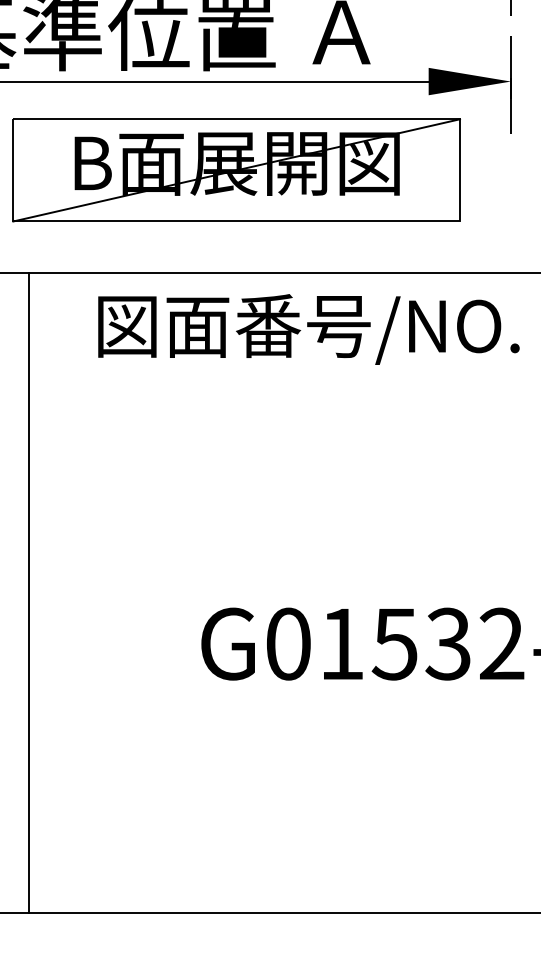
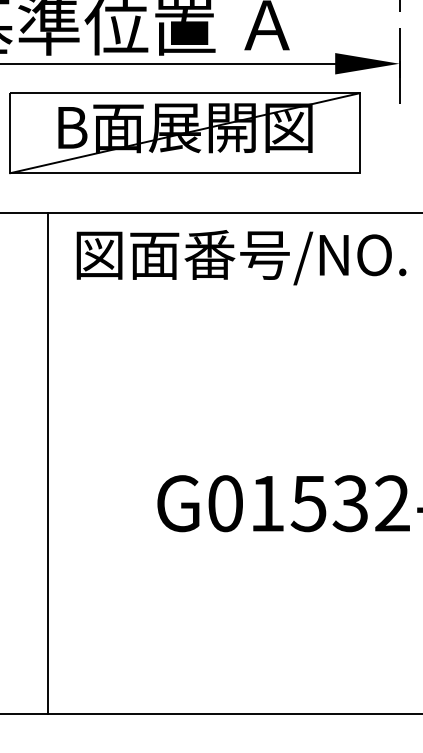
line: (28, 592) -> (47, 463), moved

